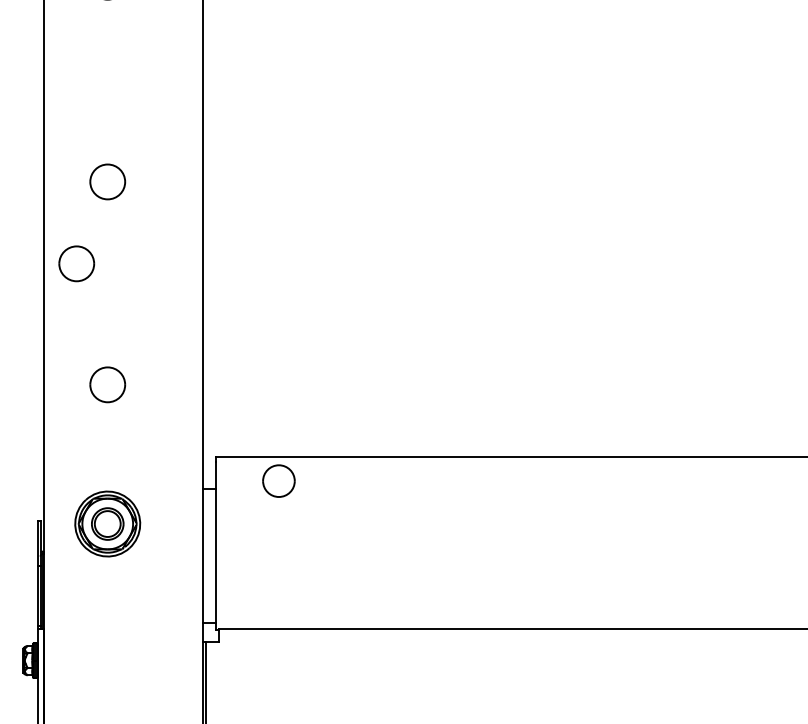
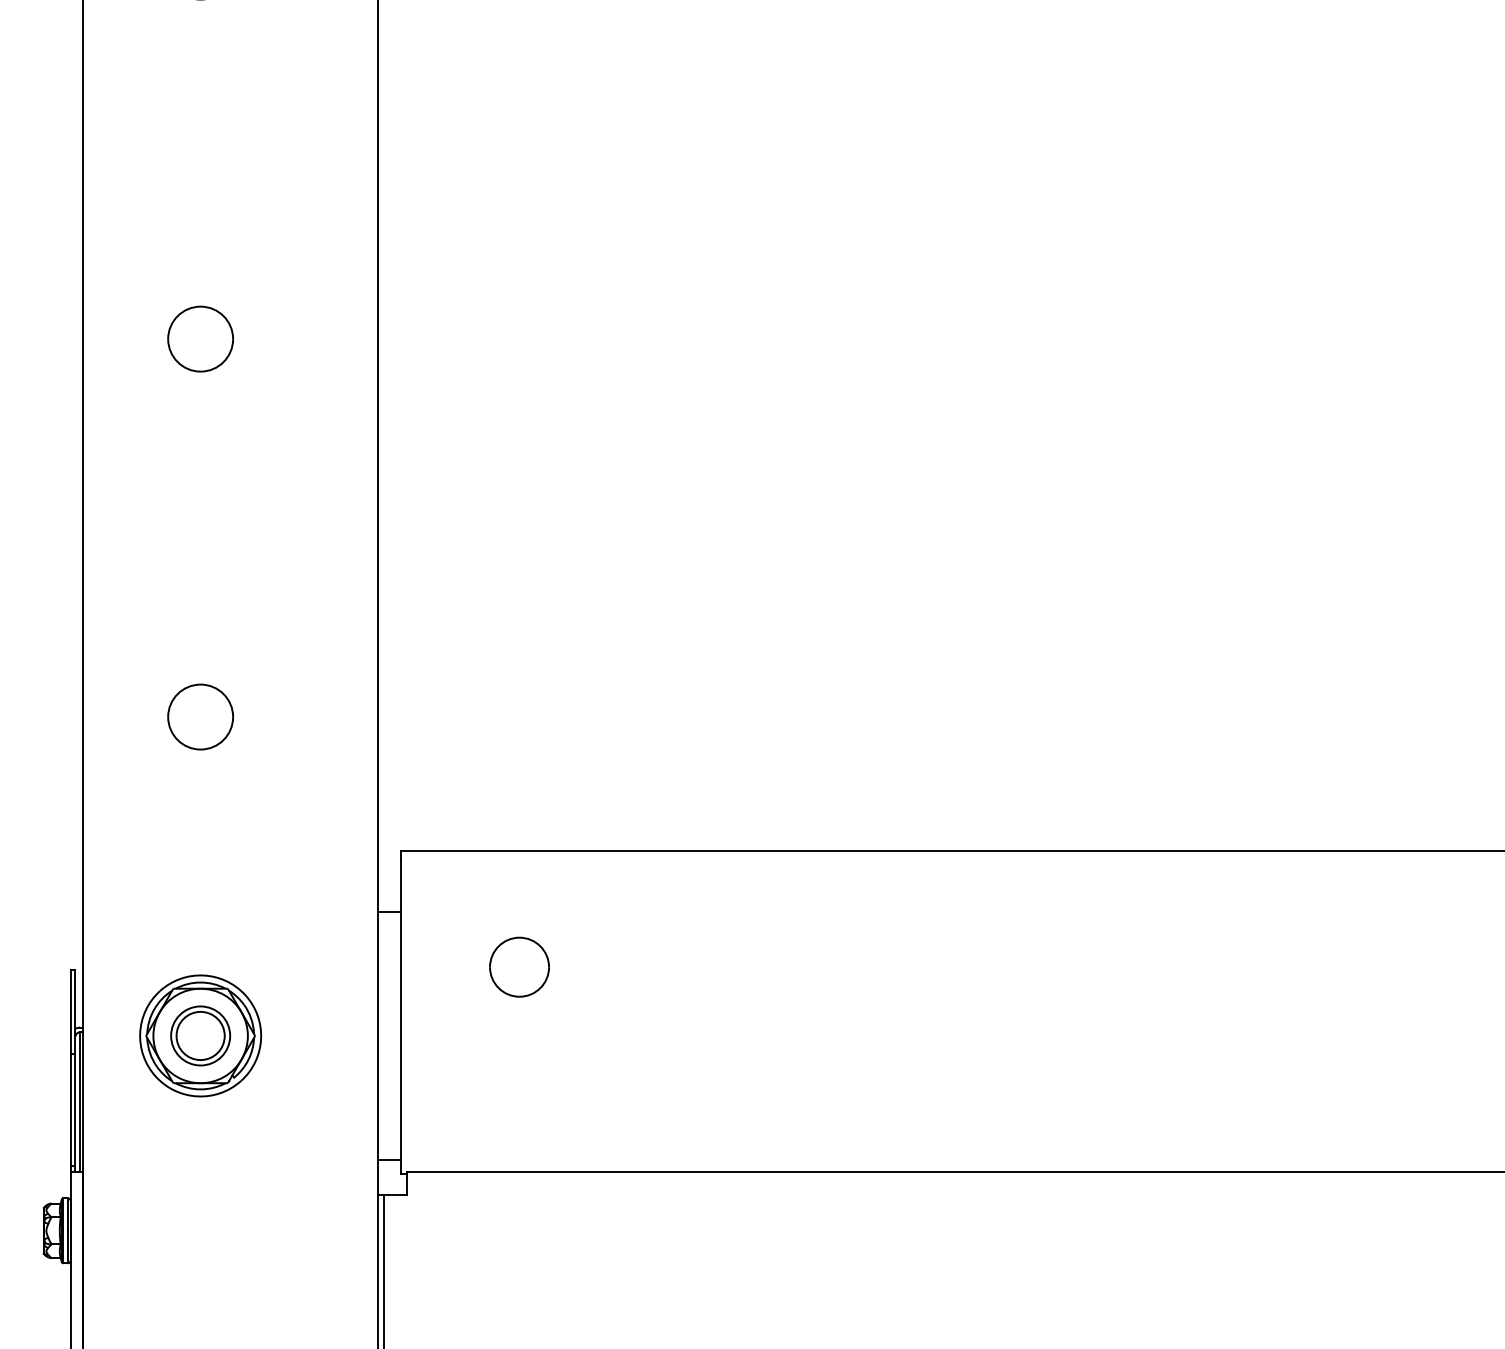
part: (76, 263) -> (142, 491), removed
part: (278, 480) -> (518, 966), moved
part: (107, 523) -> (200, 1034), moved

